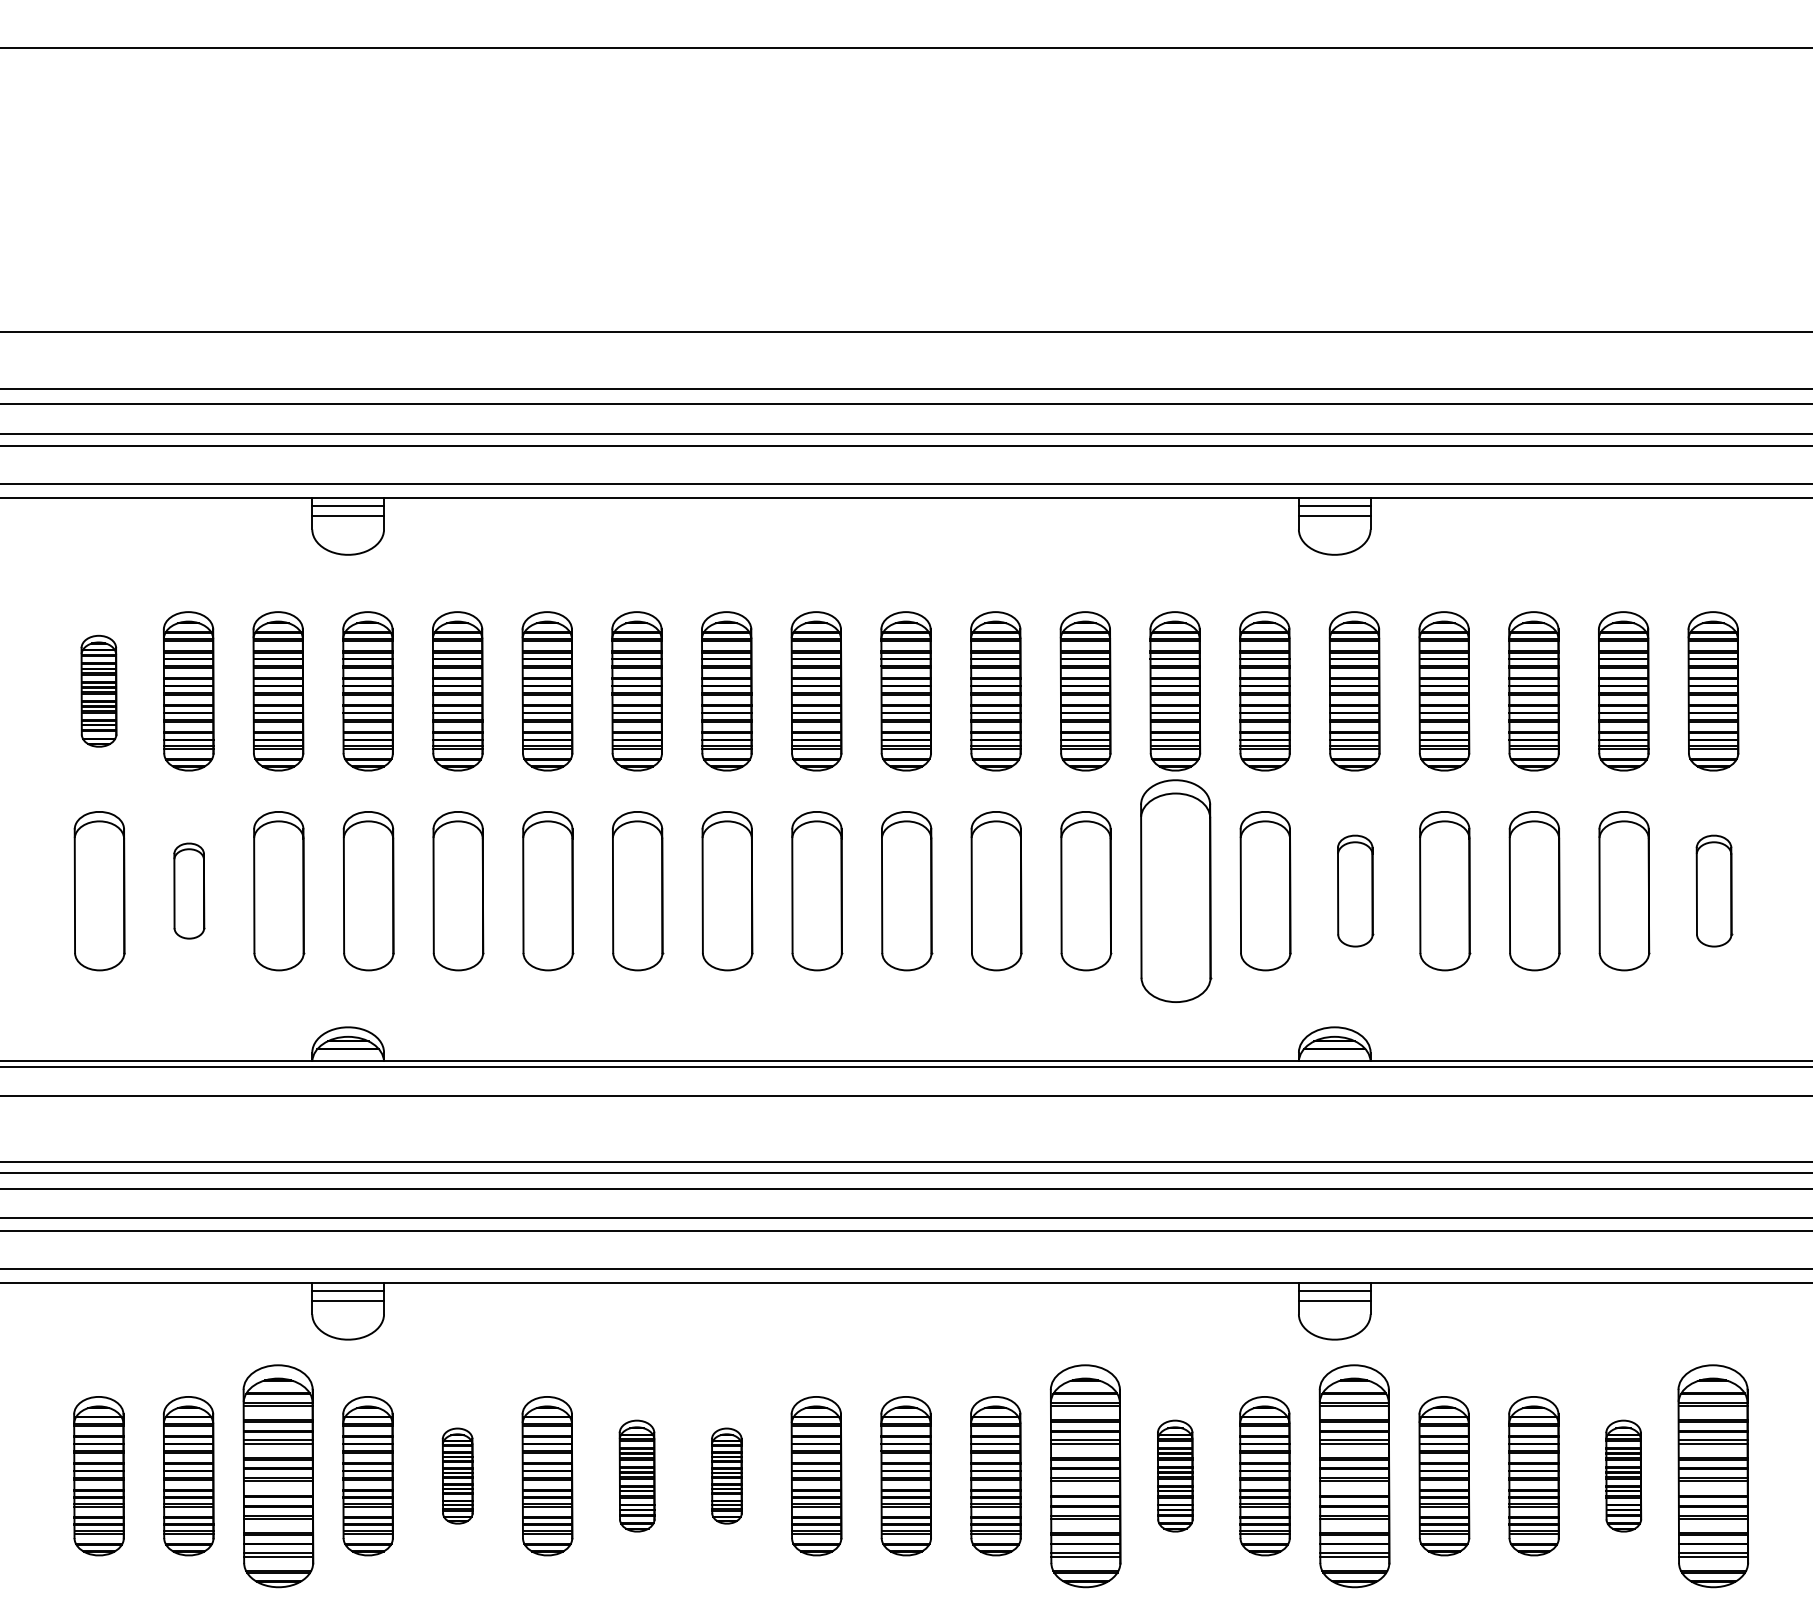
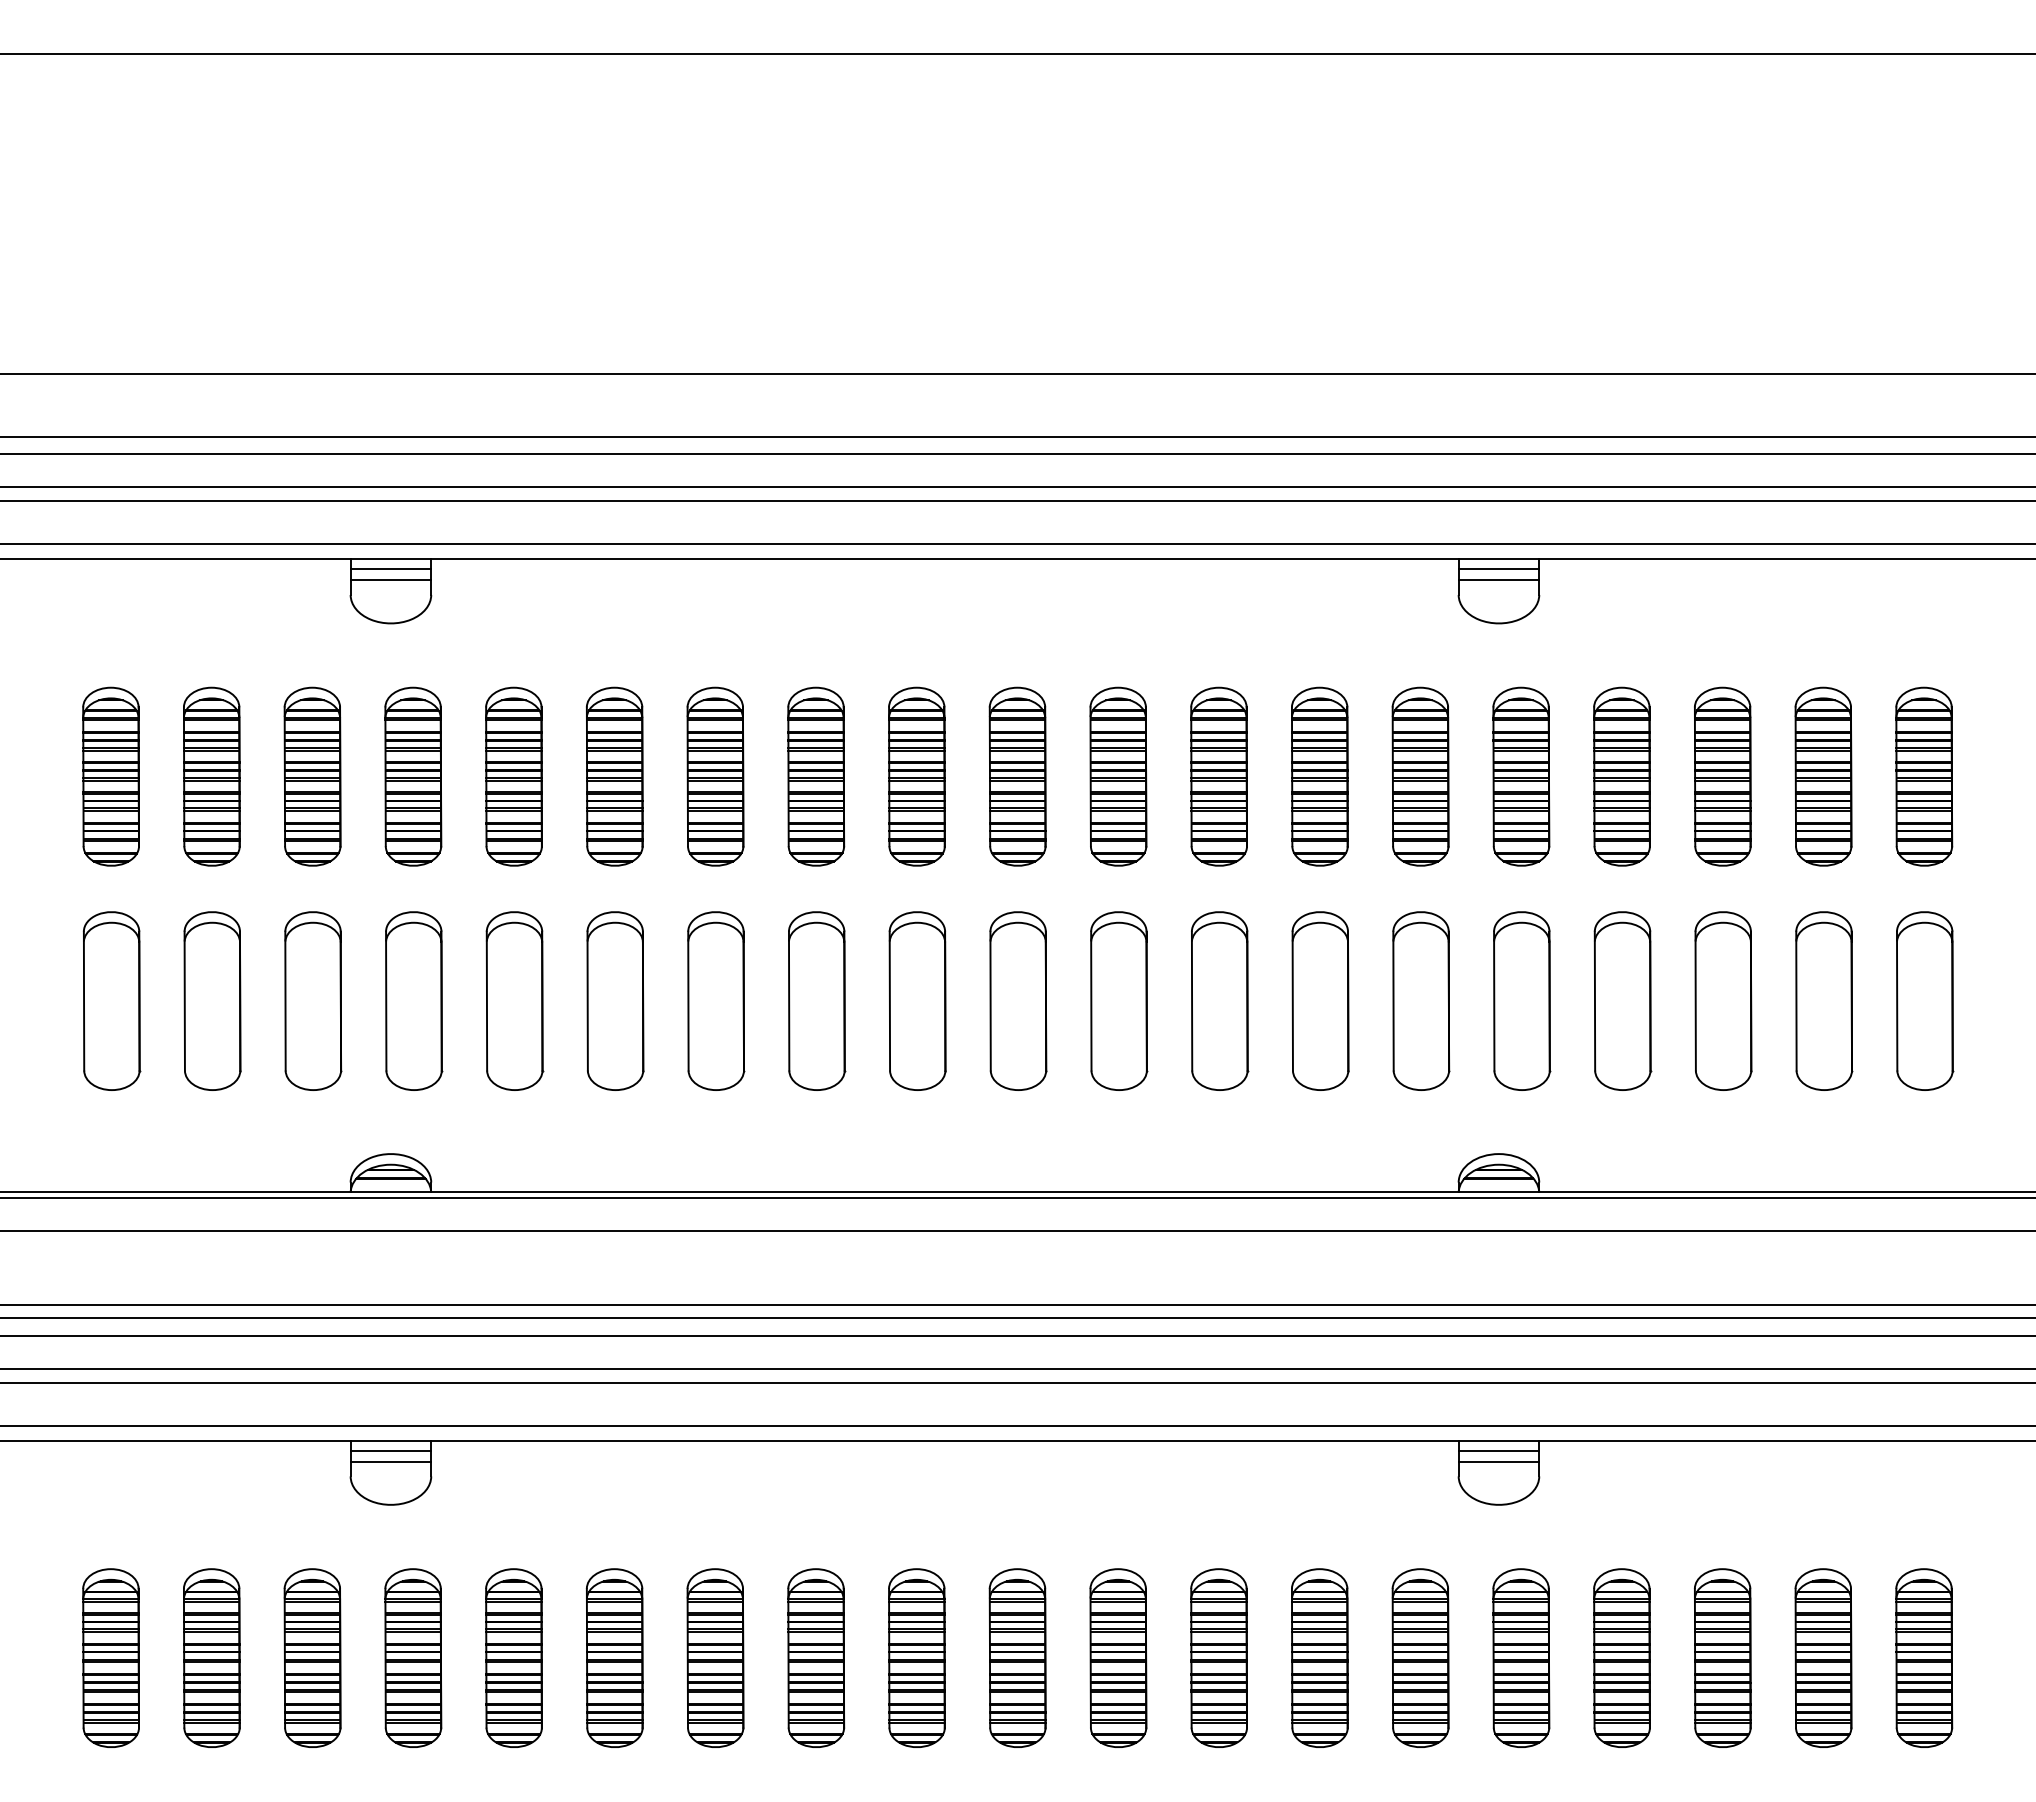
part: (98, 691) -> (110, 776), size x1.43
part: (189, 890) -> (212, 1000), size x1.67
part: (1175, 890) -> (1320, 1000), size x0.71
part: (1355, 890) -> (1522, 1000), size x1.43
part: (1714, 890) -> (1925, 1000), size x1.43
part: (278, 1475) -> (312, 1657), size x0.71
part: (457, 1475) -> (513, 1657), size x1.67
part: (637, 1475) -> (715, 1657), size x1.43
part: (727, 1475) -> (816, 1657), size x1.67
part: (1085, 1475) -> (1218, 1657), size x0.71
part: (1174, 1475) -> (1319, 1657), size x1.43
part: (1354, 1475) -> (1521, 1657), size x0.71
part: (1623, 1475) -> (1823, 1657), size x1.43
part: (1713, 1475) -> (1924, 1657), size x0.71

